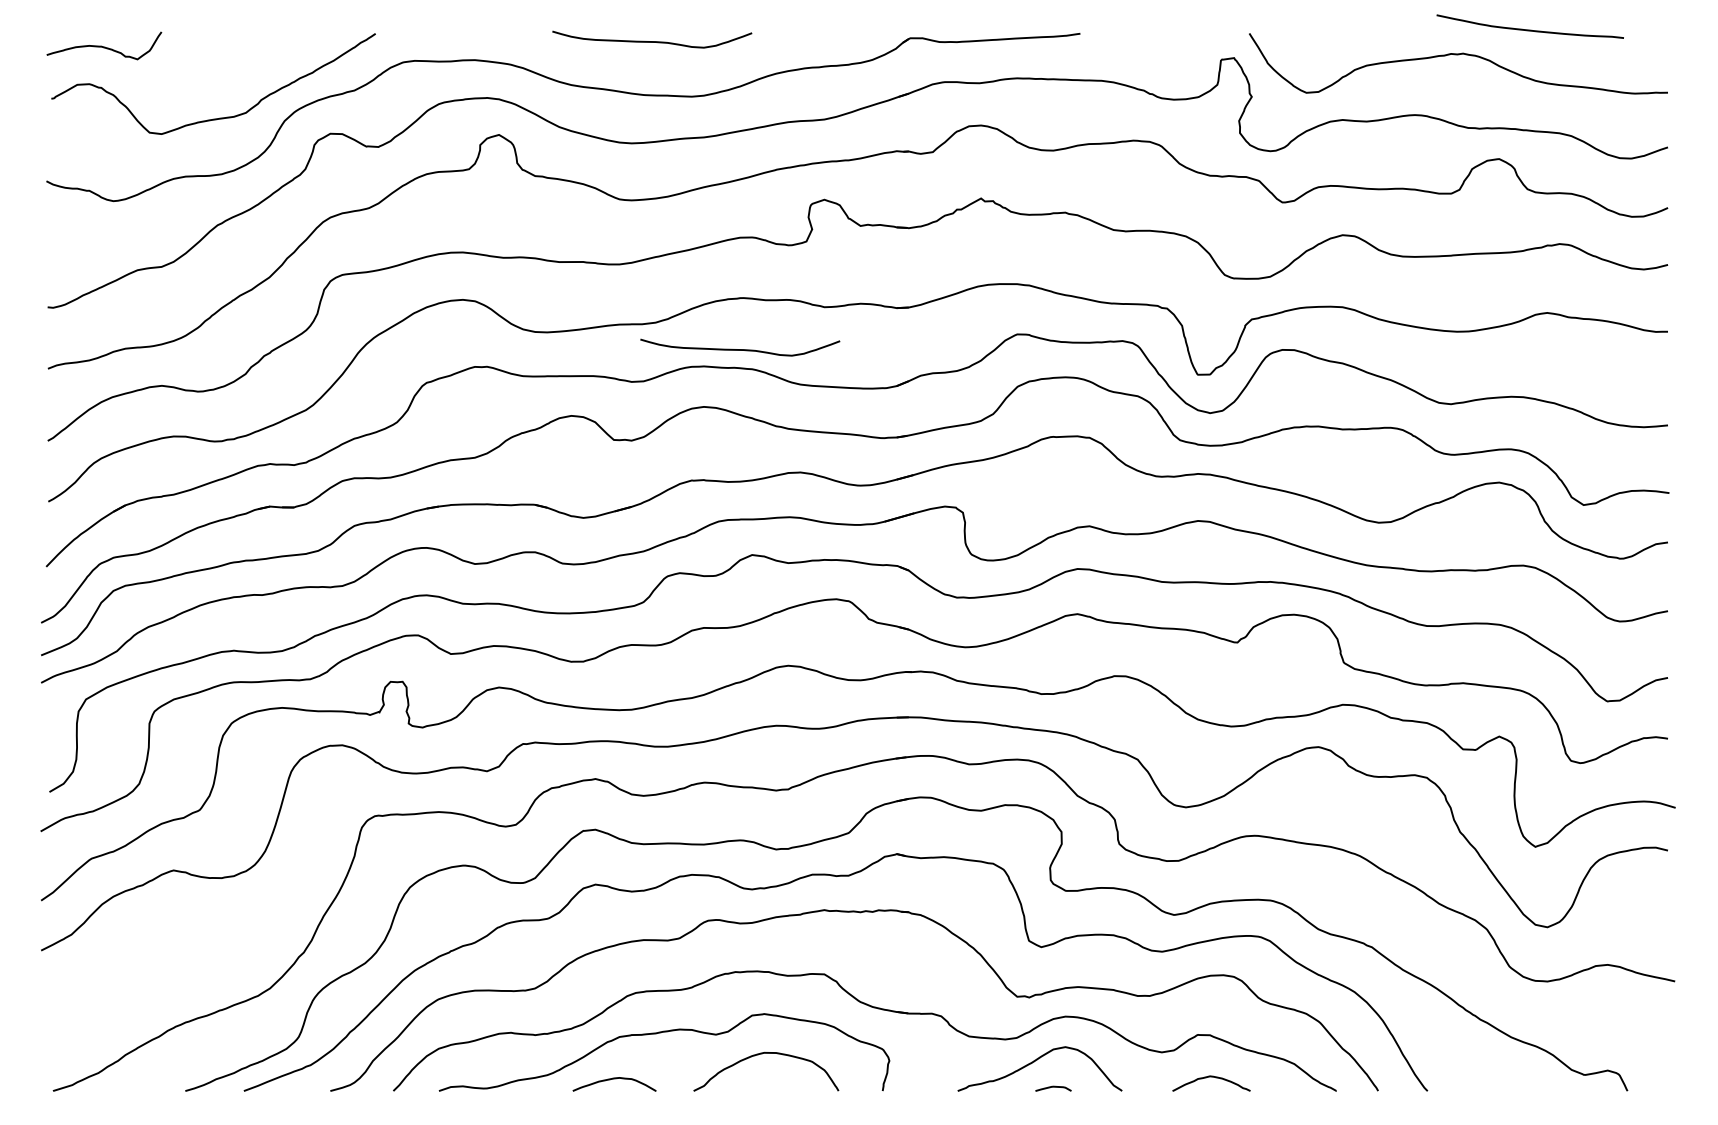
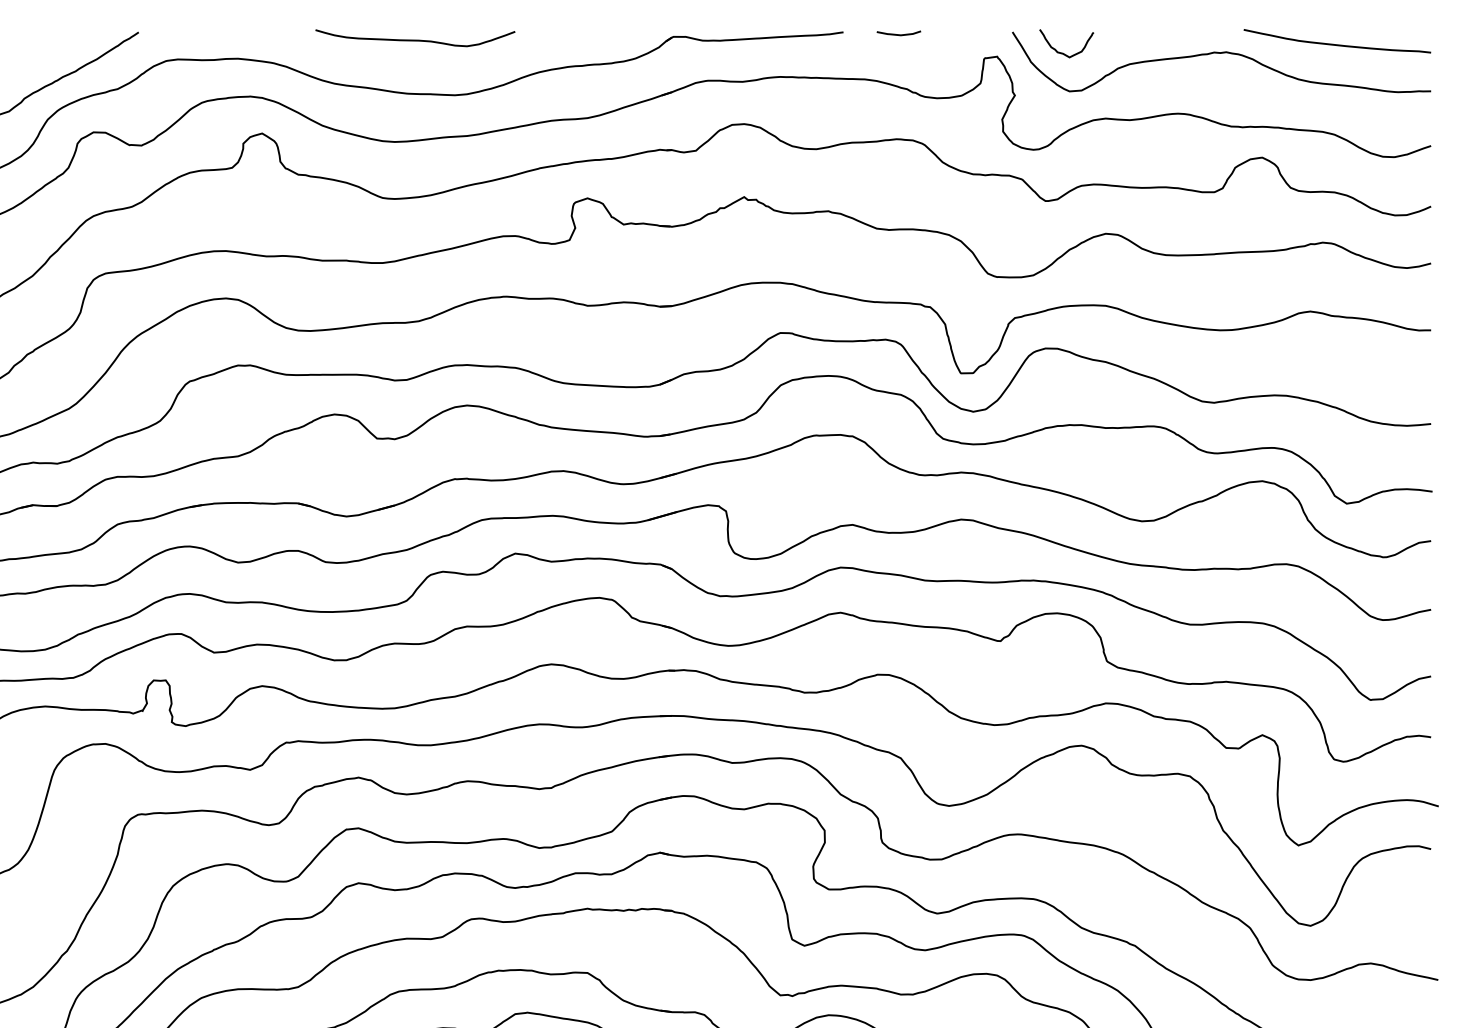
curve: (1529, 29) -> (1336, 44), moved
curve: (1135, 35) -> (898, 34), added
curve: (1298, 53) -> (1061, 52), added
curve: (740, 349) -> (503, 348), removed

